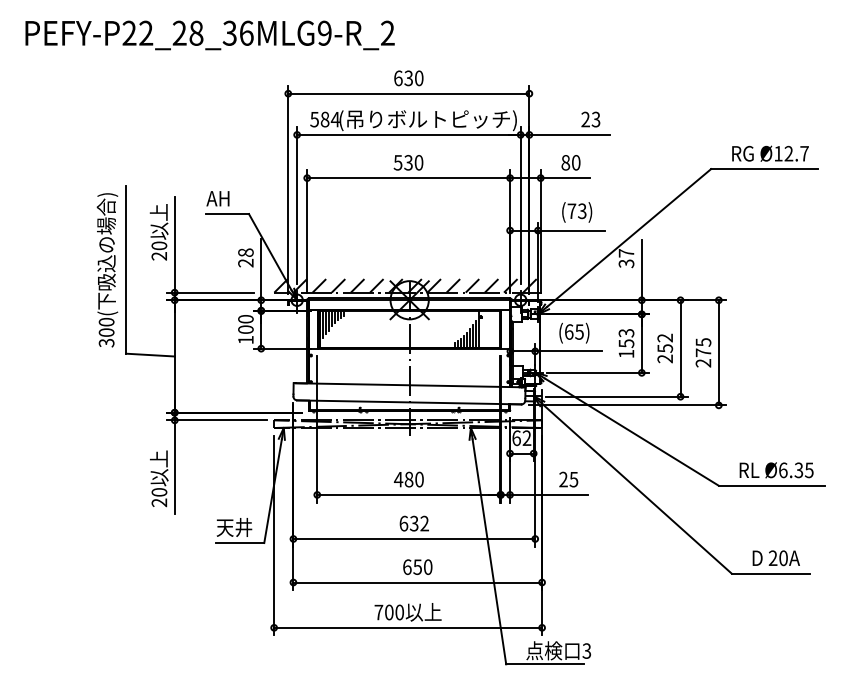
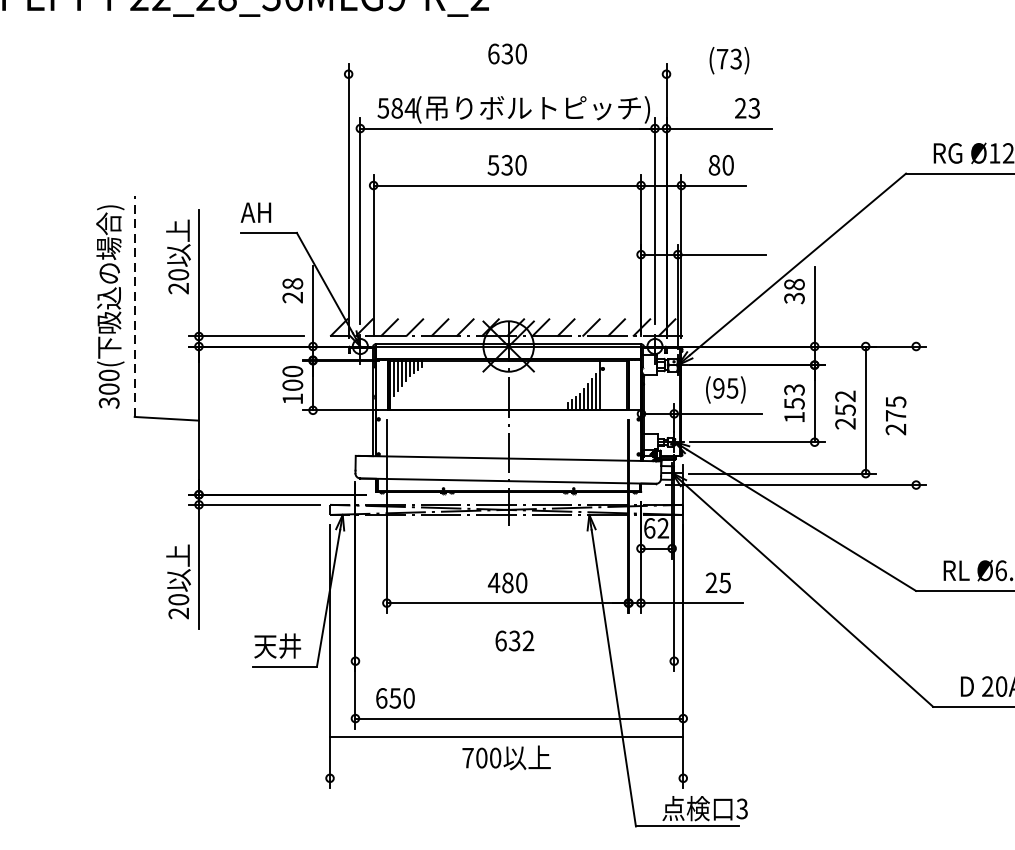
line: (408, 93) -> (507, 73), removed
text: (577, 212) -> (729, 60), moved
text: (626, 253) -> (794, 284), 37 -> 38
line: (125, 269) -> (134, 305), solid -> dashed
text: (568, 331) -> (718, 387), (65) -> (95)
line: (718, 352) -> (915, 415), removed
line: (414, 538) -> (515, 660), removed
text: (417, 566) -> (395, 697), moved
line: (408, 627) -> (507, 737), moved

